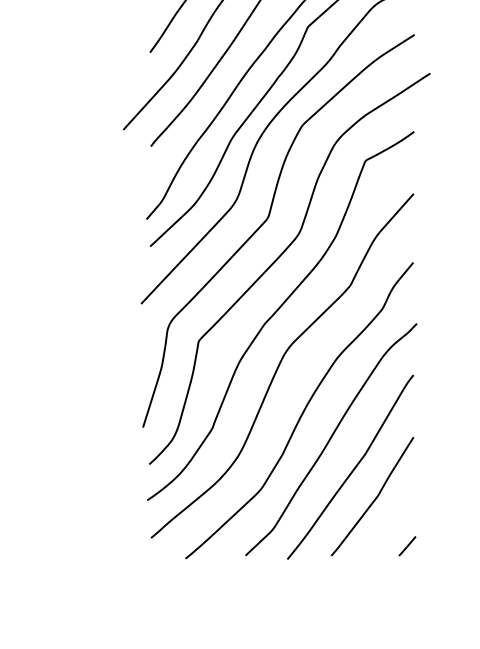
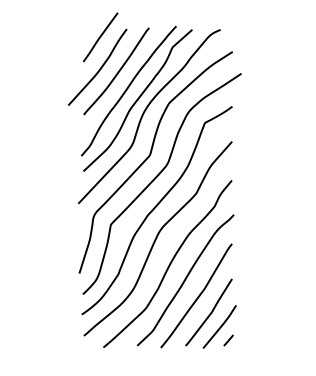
curve: (393, 521) -> (220, 326), added

